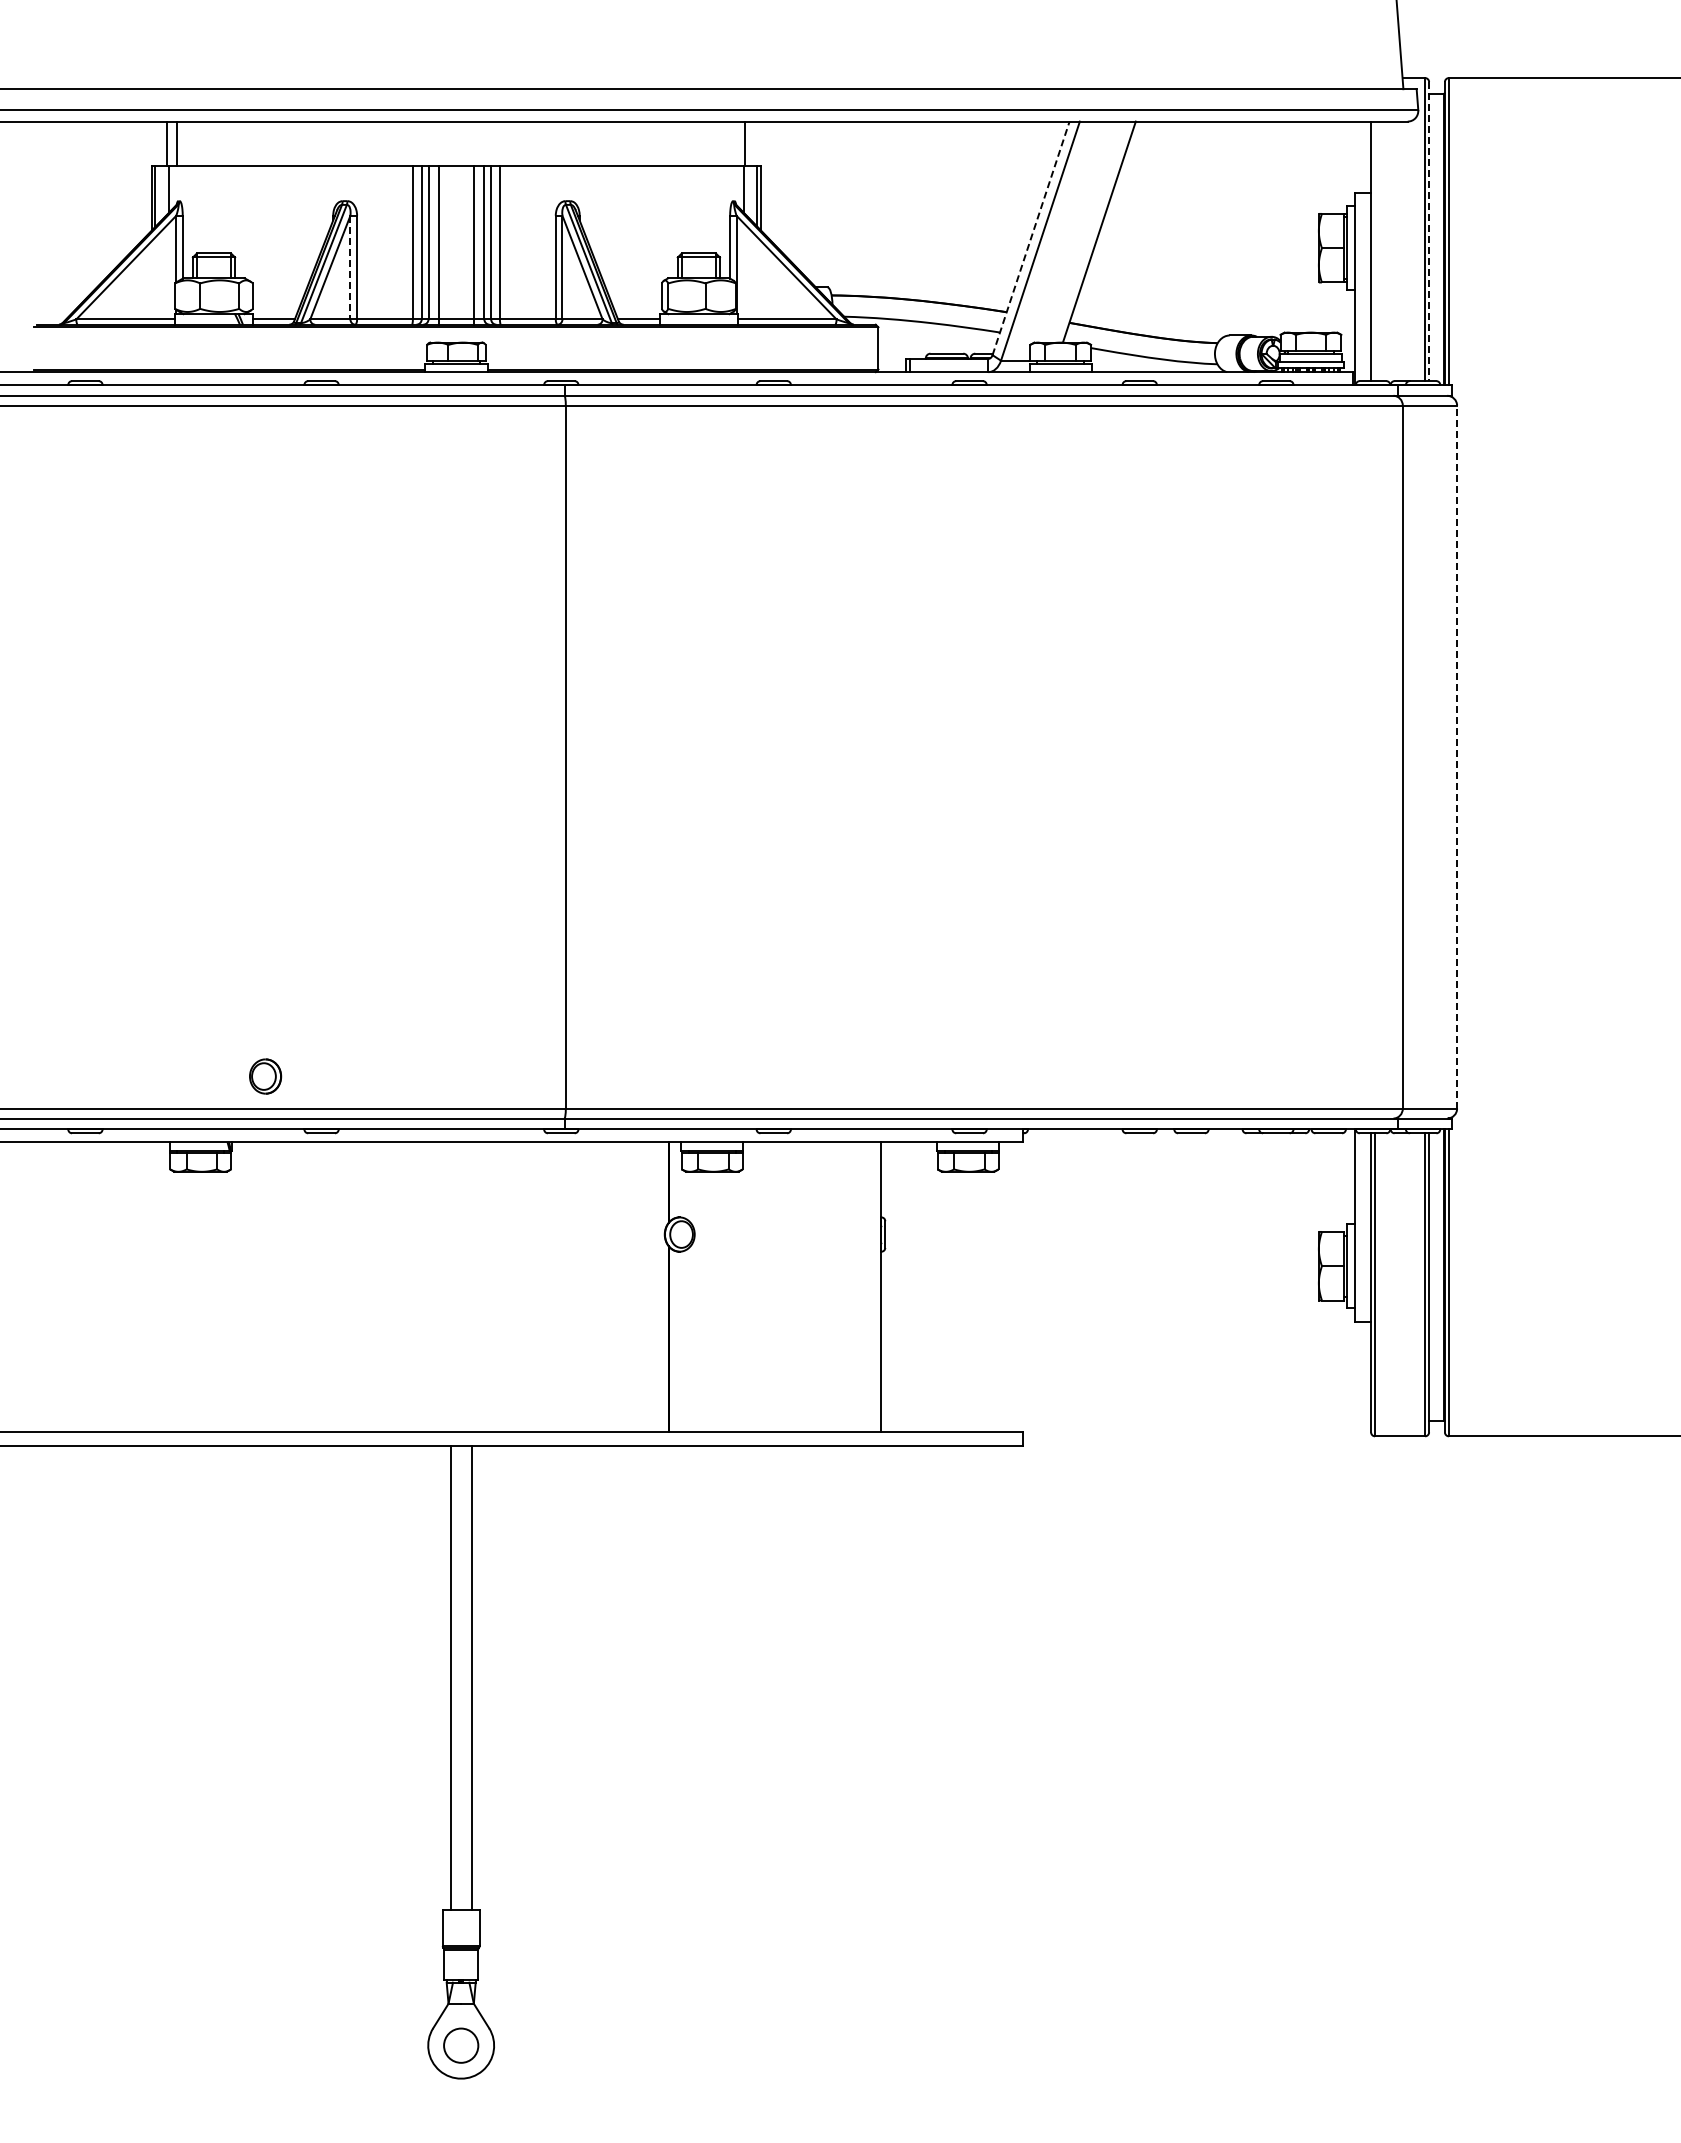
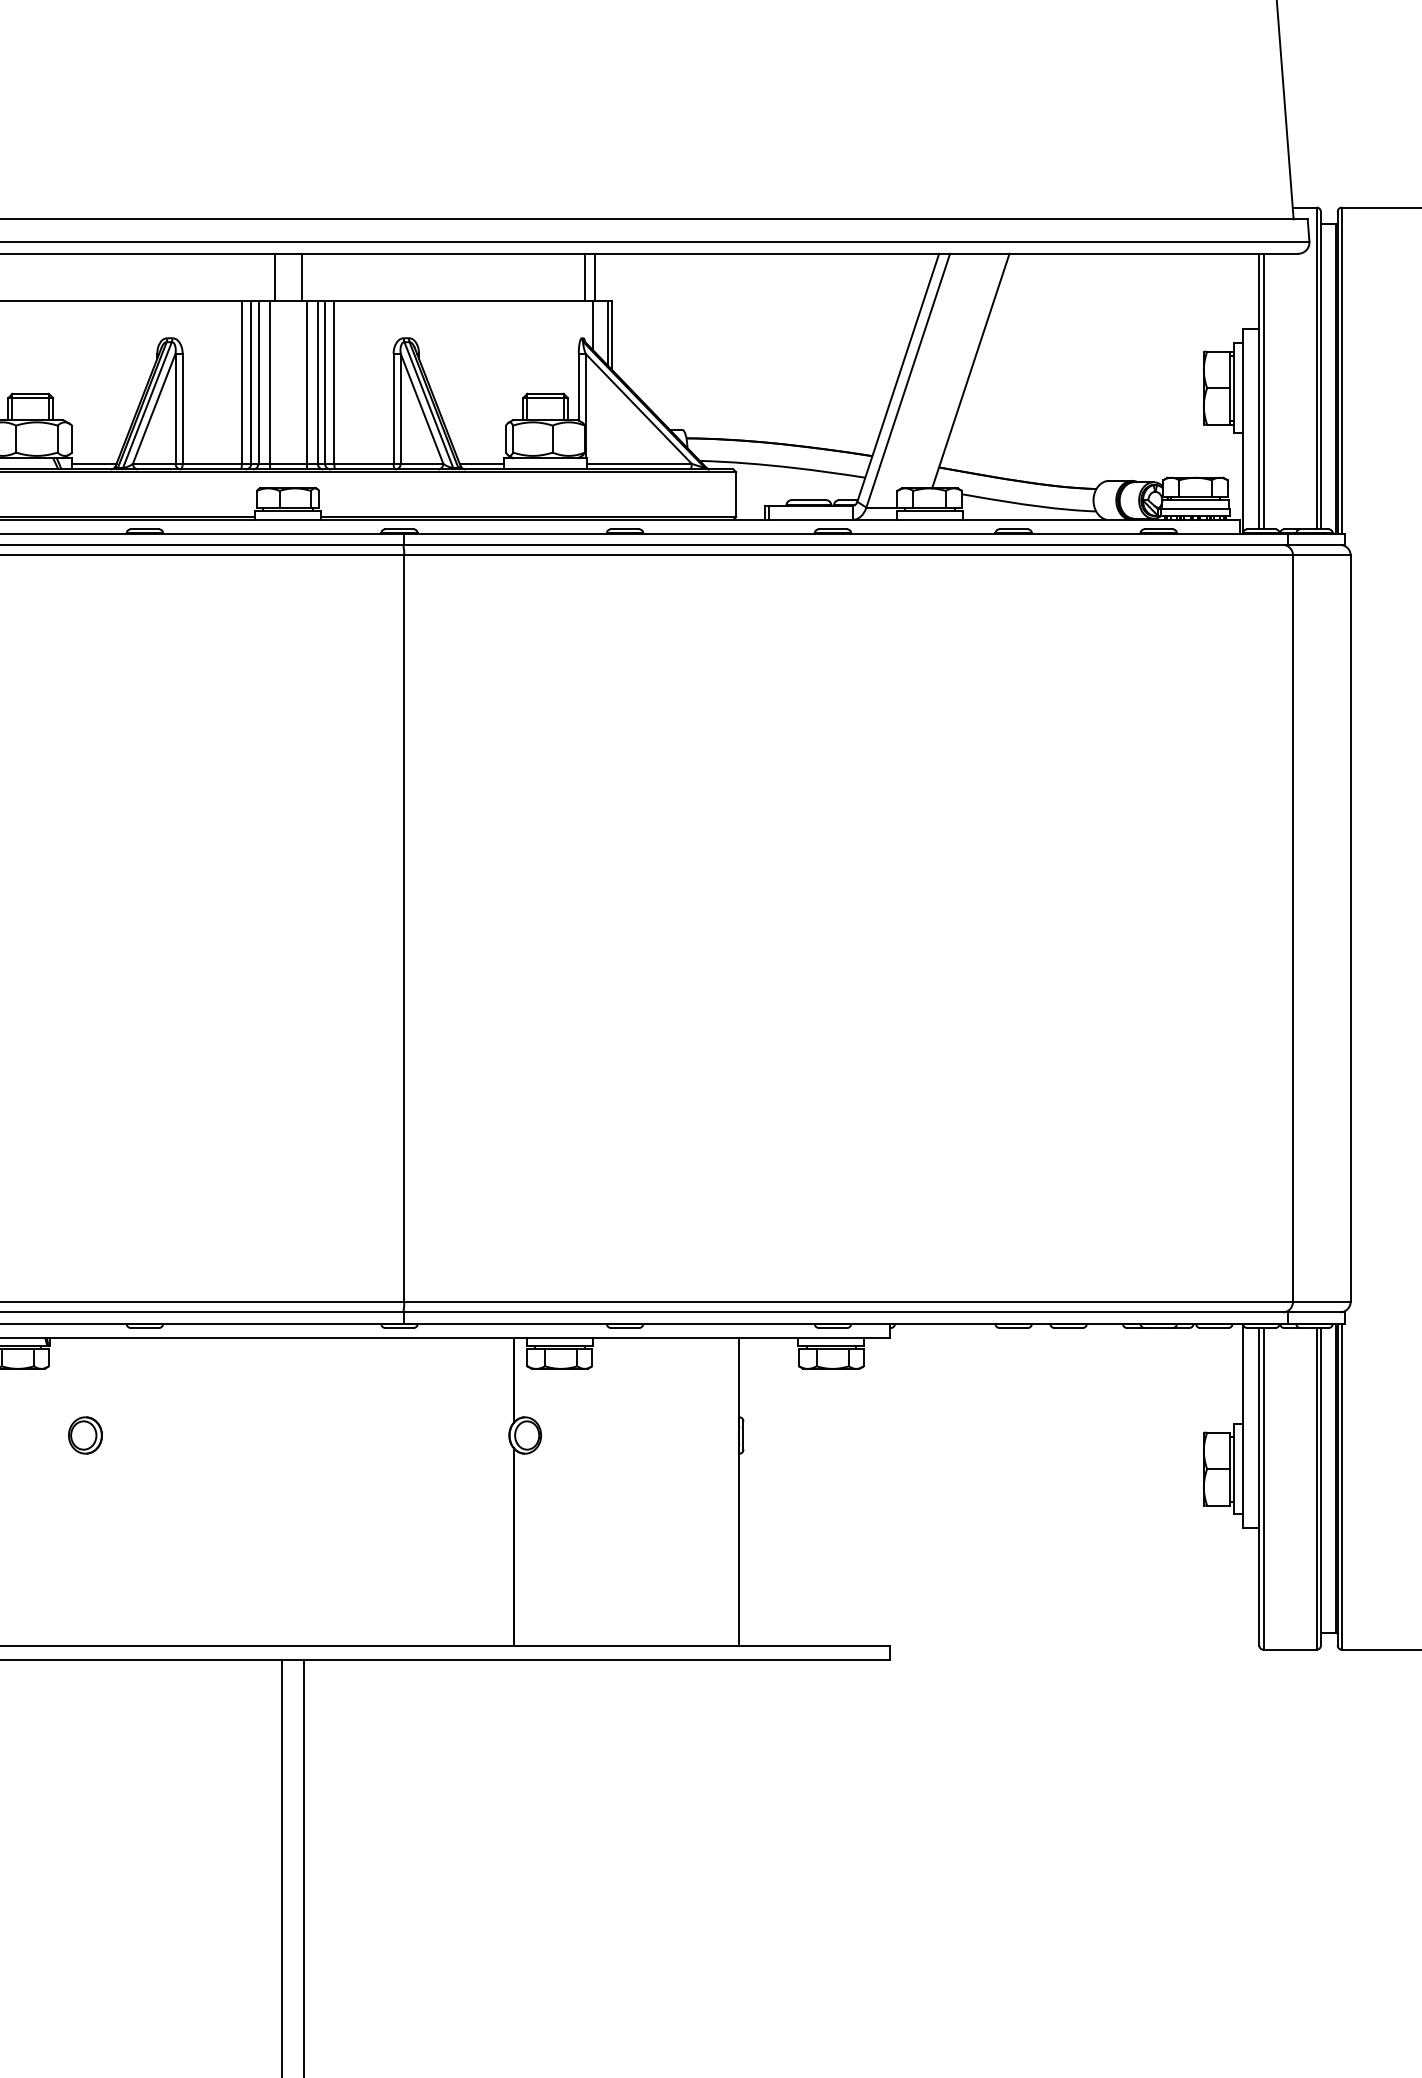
line: (443, 143) -> (274, 277), added
line: (469, 143) -> (302, 277), added
line: (736, 143) -> (585, 277), added
line: (1429, 231) -> (1321, 370), dashed -> solid
line: (1031, 238) -> (898, 377), dashed -> solid
line: (1375, 251) -> (1263, 391), added
line: (350, 267) -> (175, 408), dashed -> solid
line: (1457, 756) -> (1351, 927), dashed -> solid
part: (265, 1076) -> (85, 1435), moved

